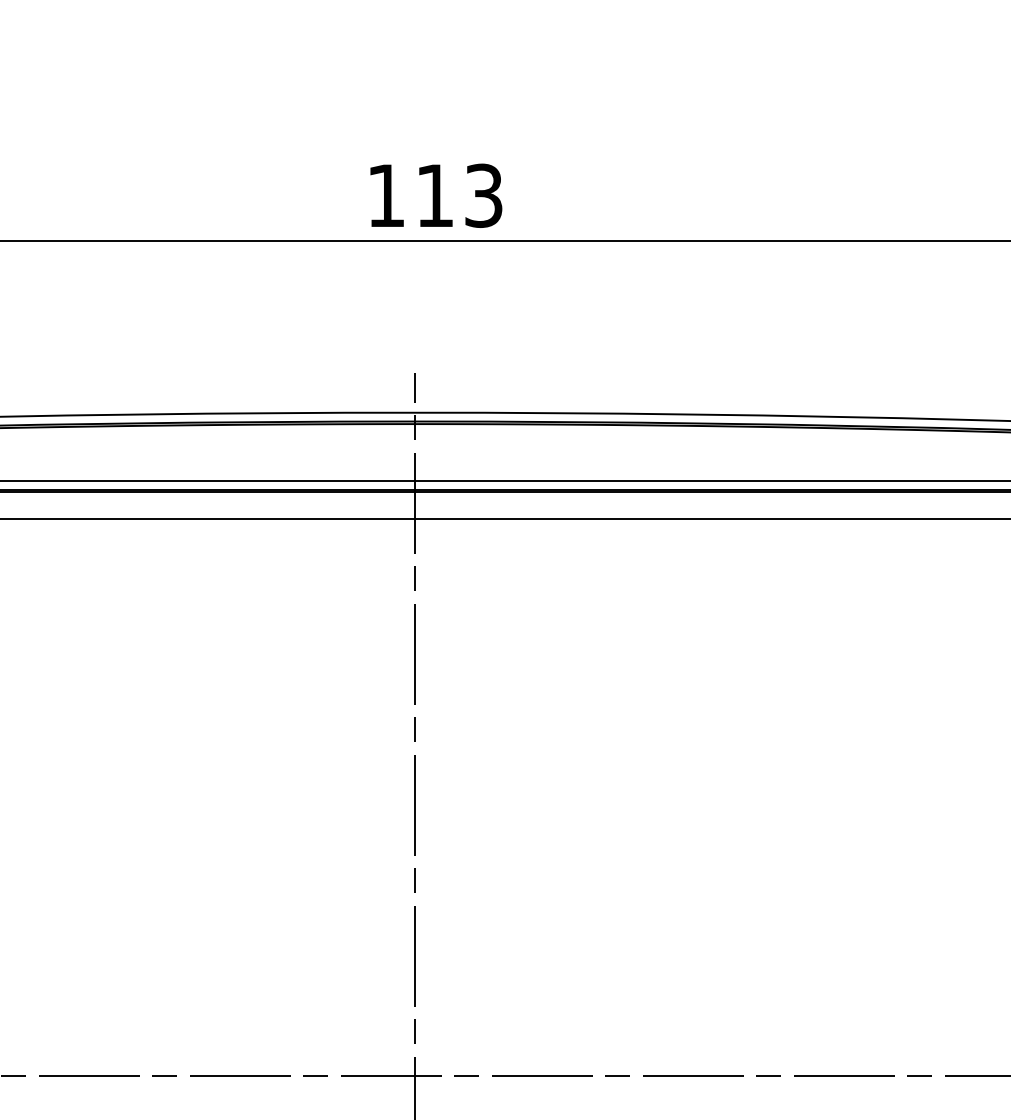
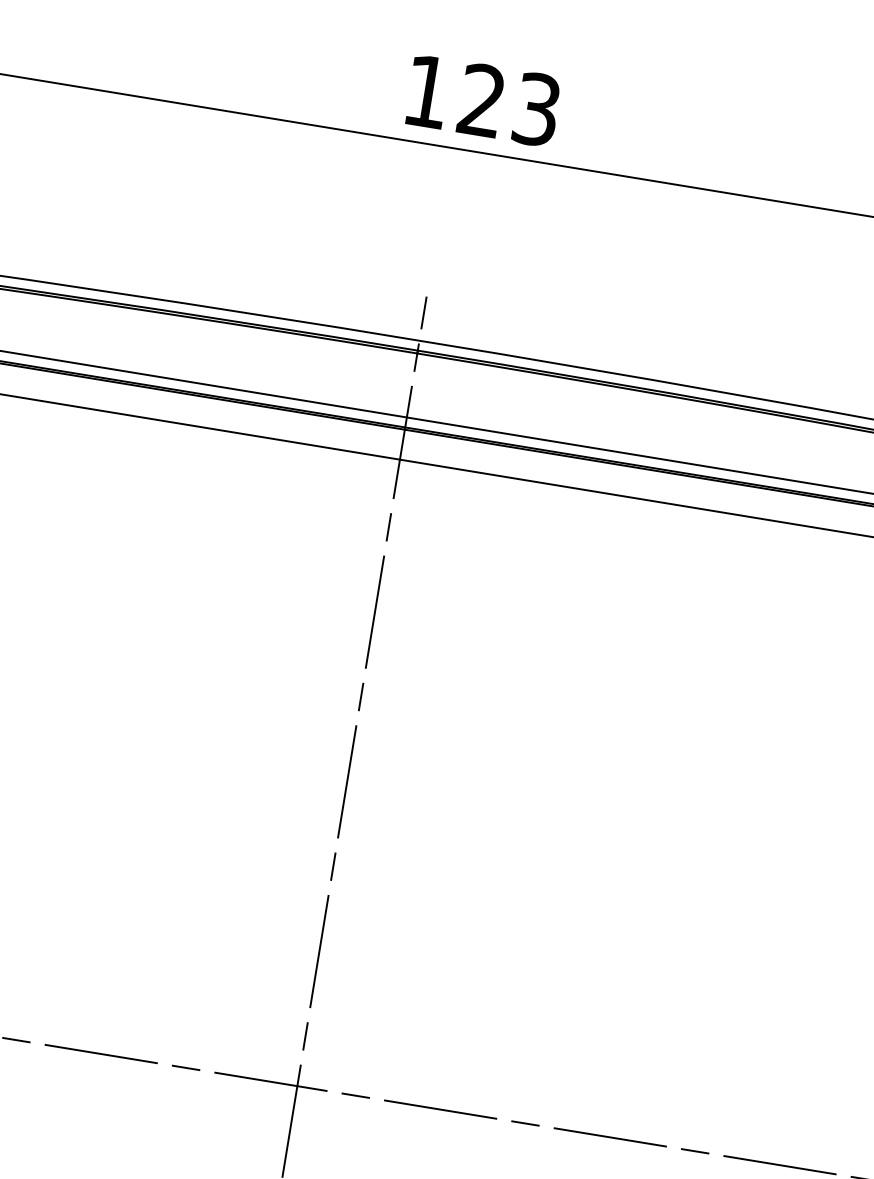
text: (434, 194) -> (481, 99), 113 -> 123

